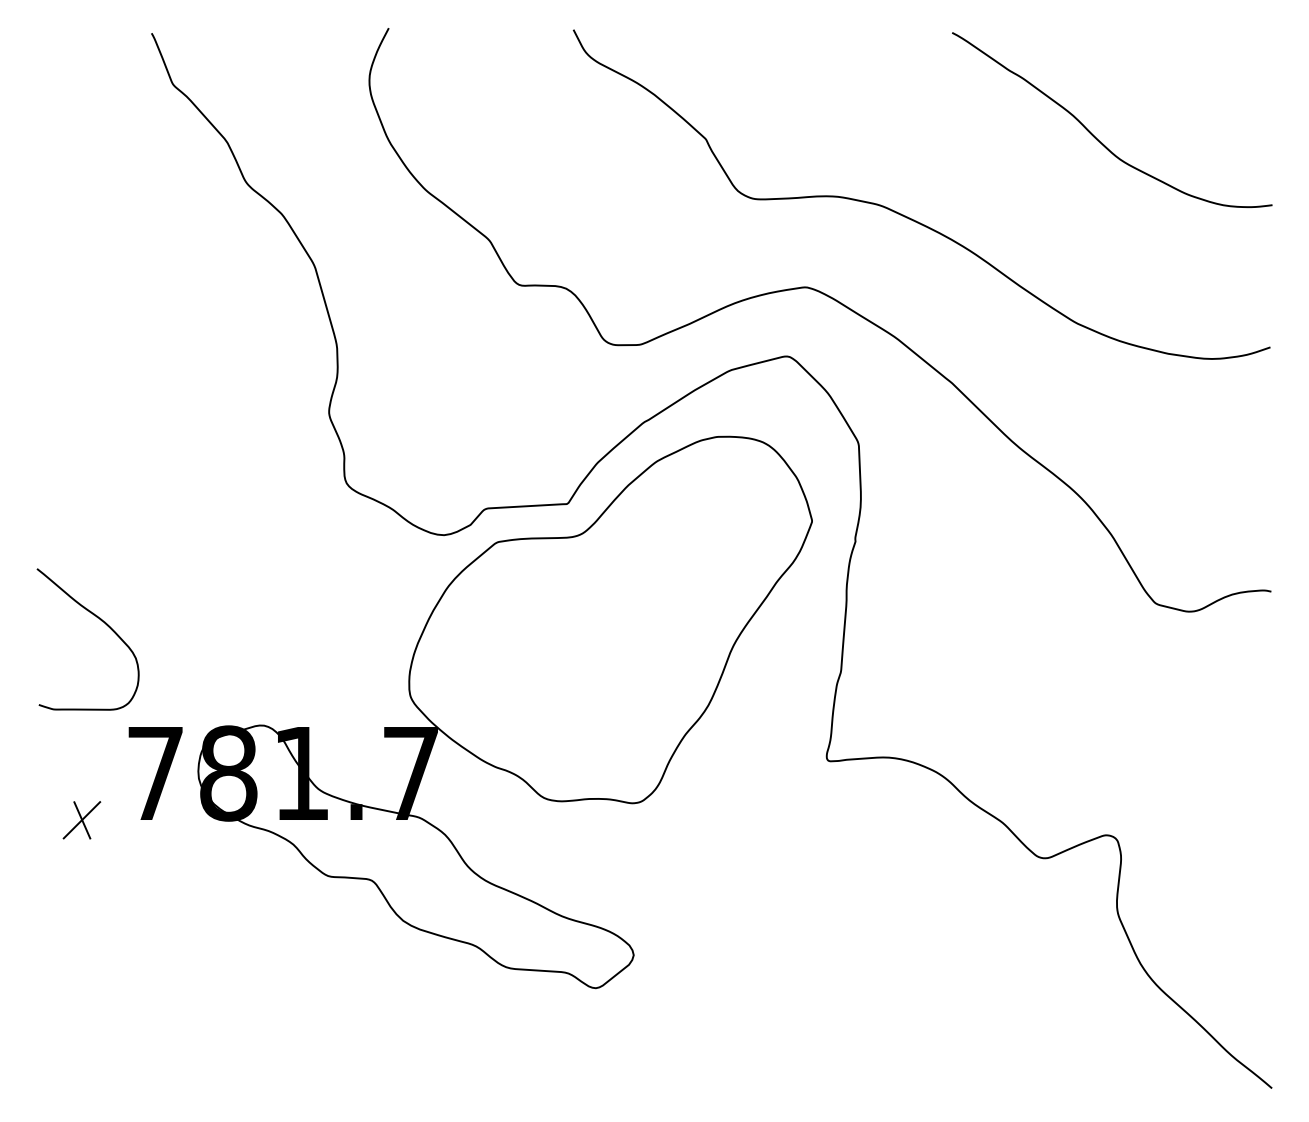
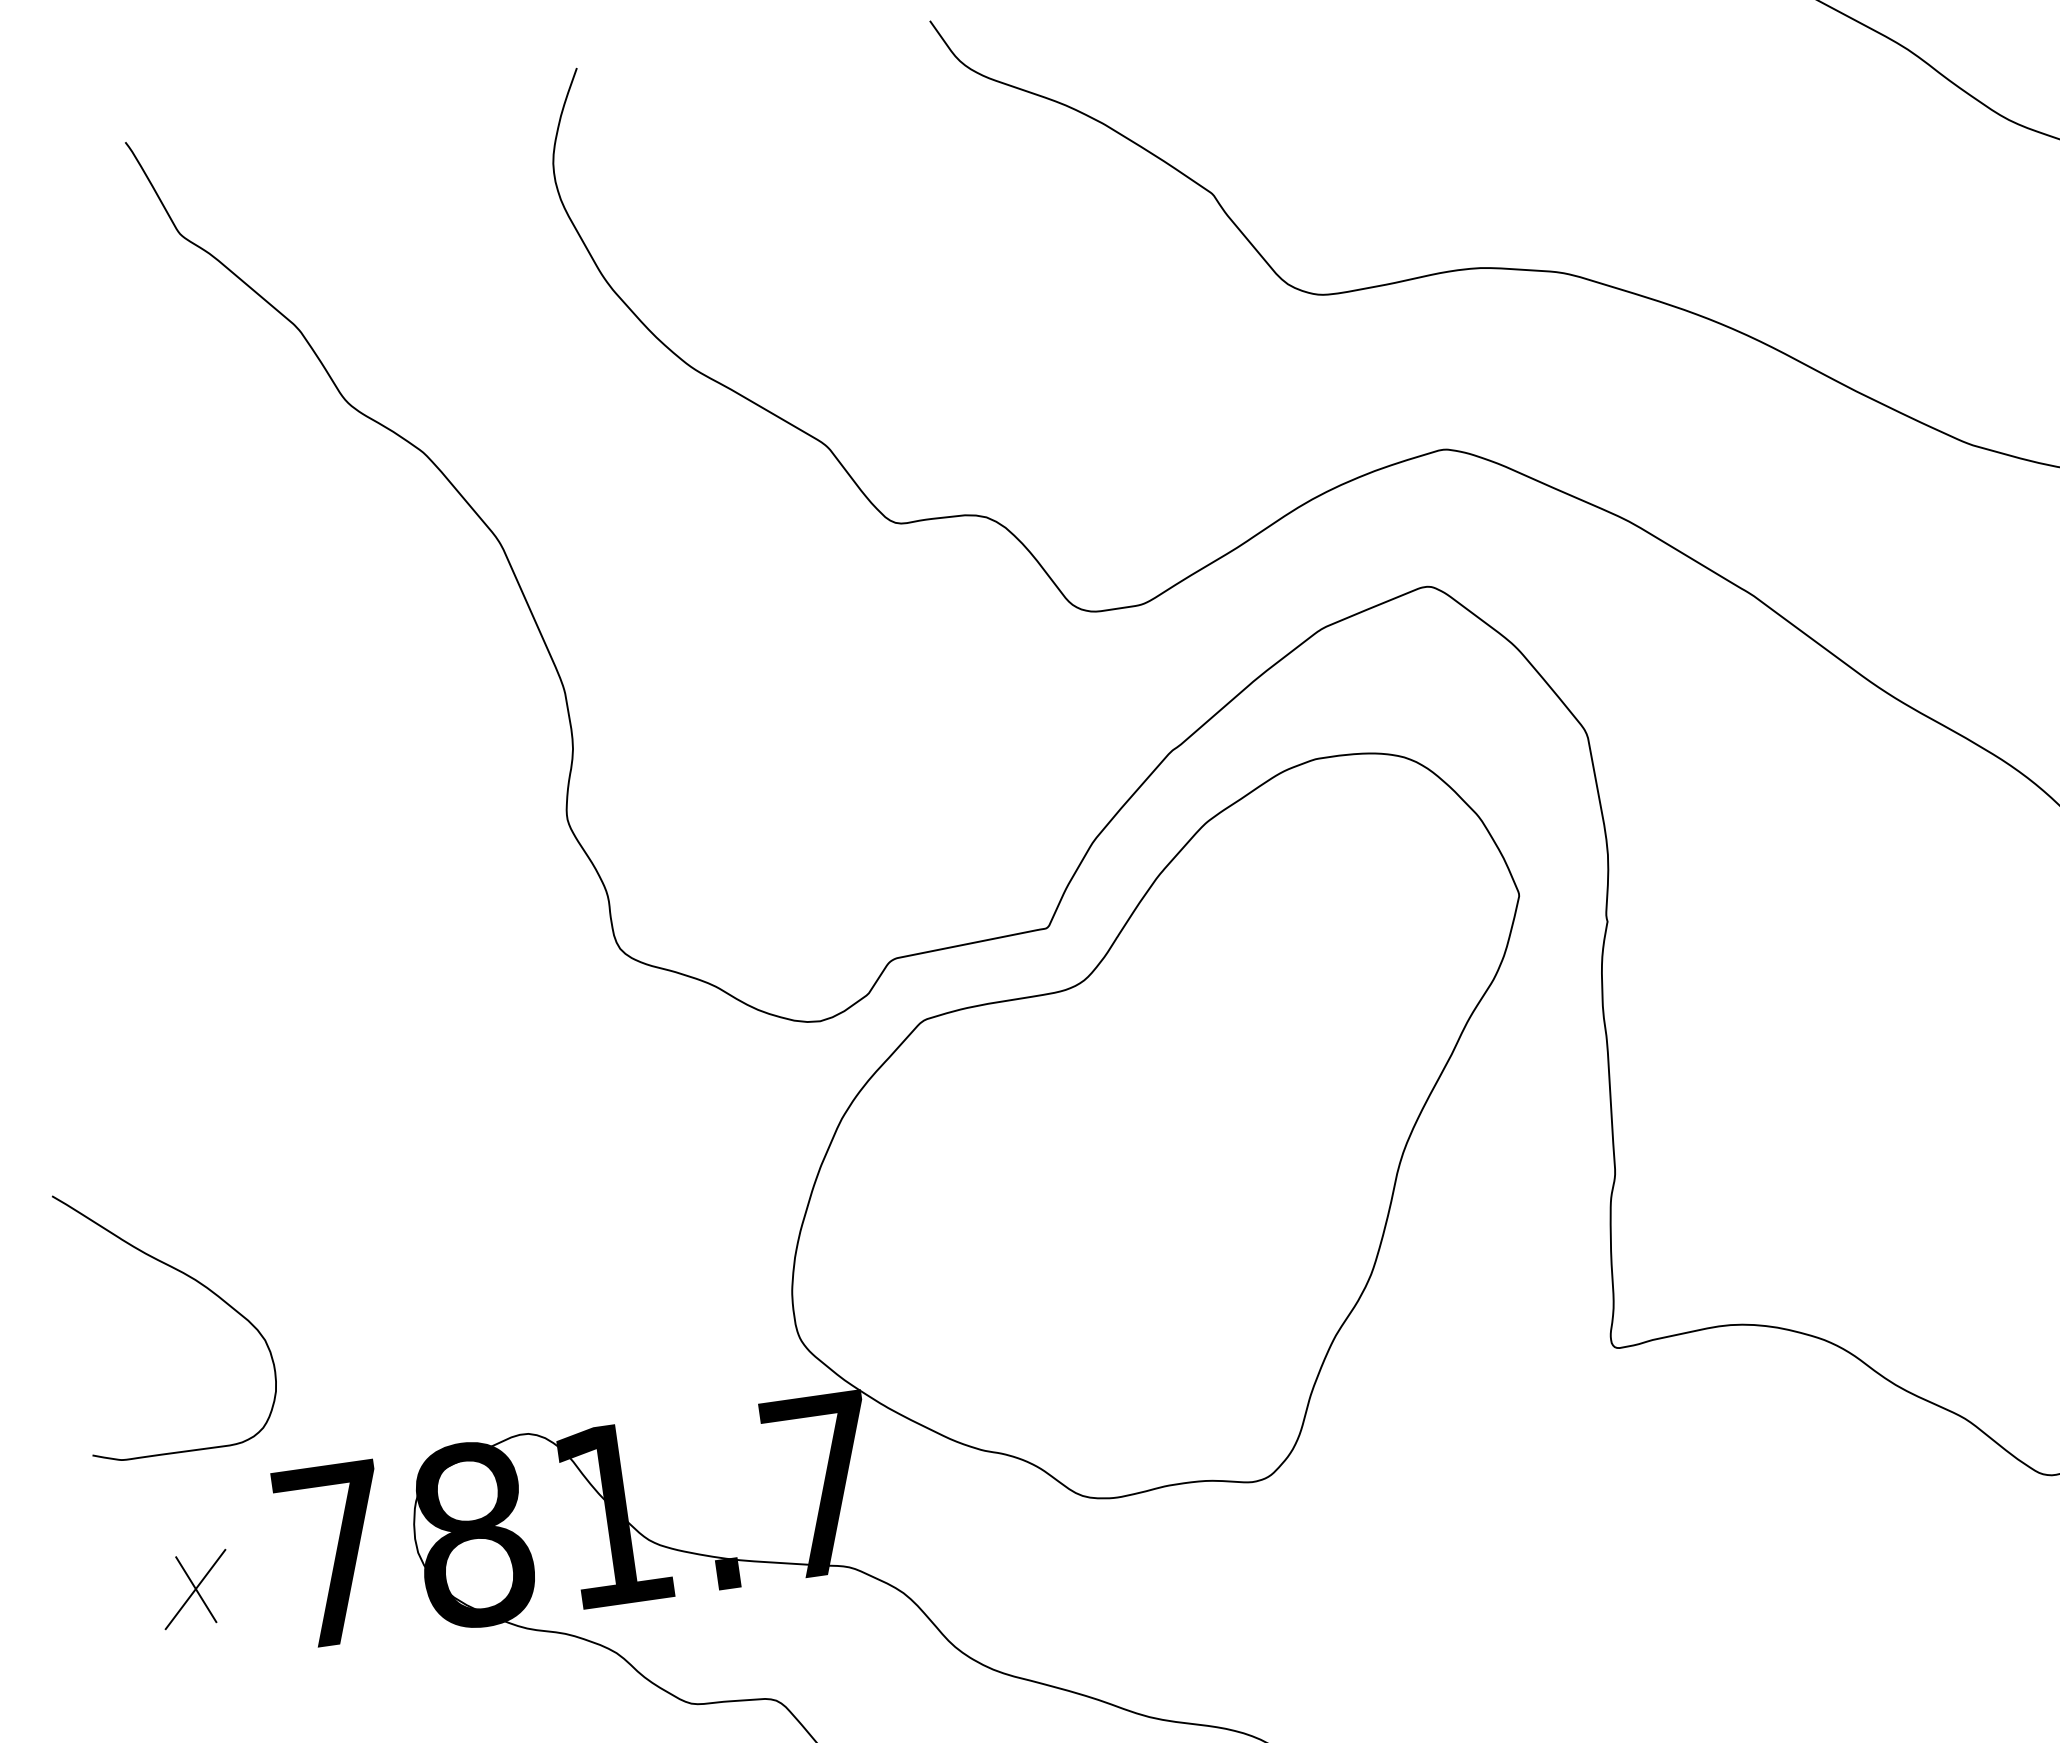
part: (81, 820) -> (194, 1590), moved

